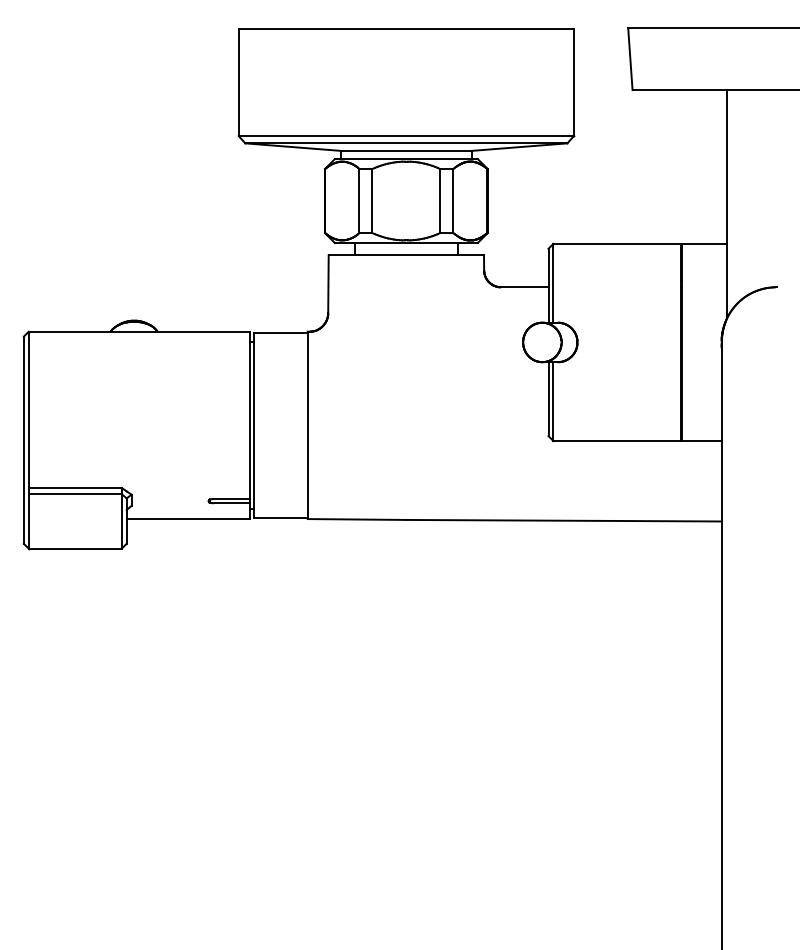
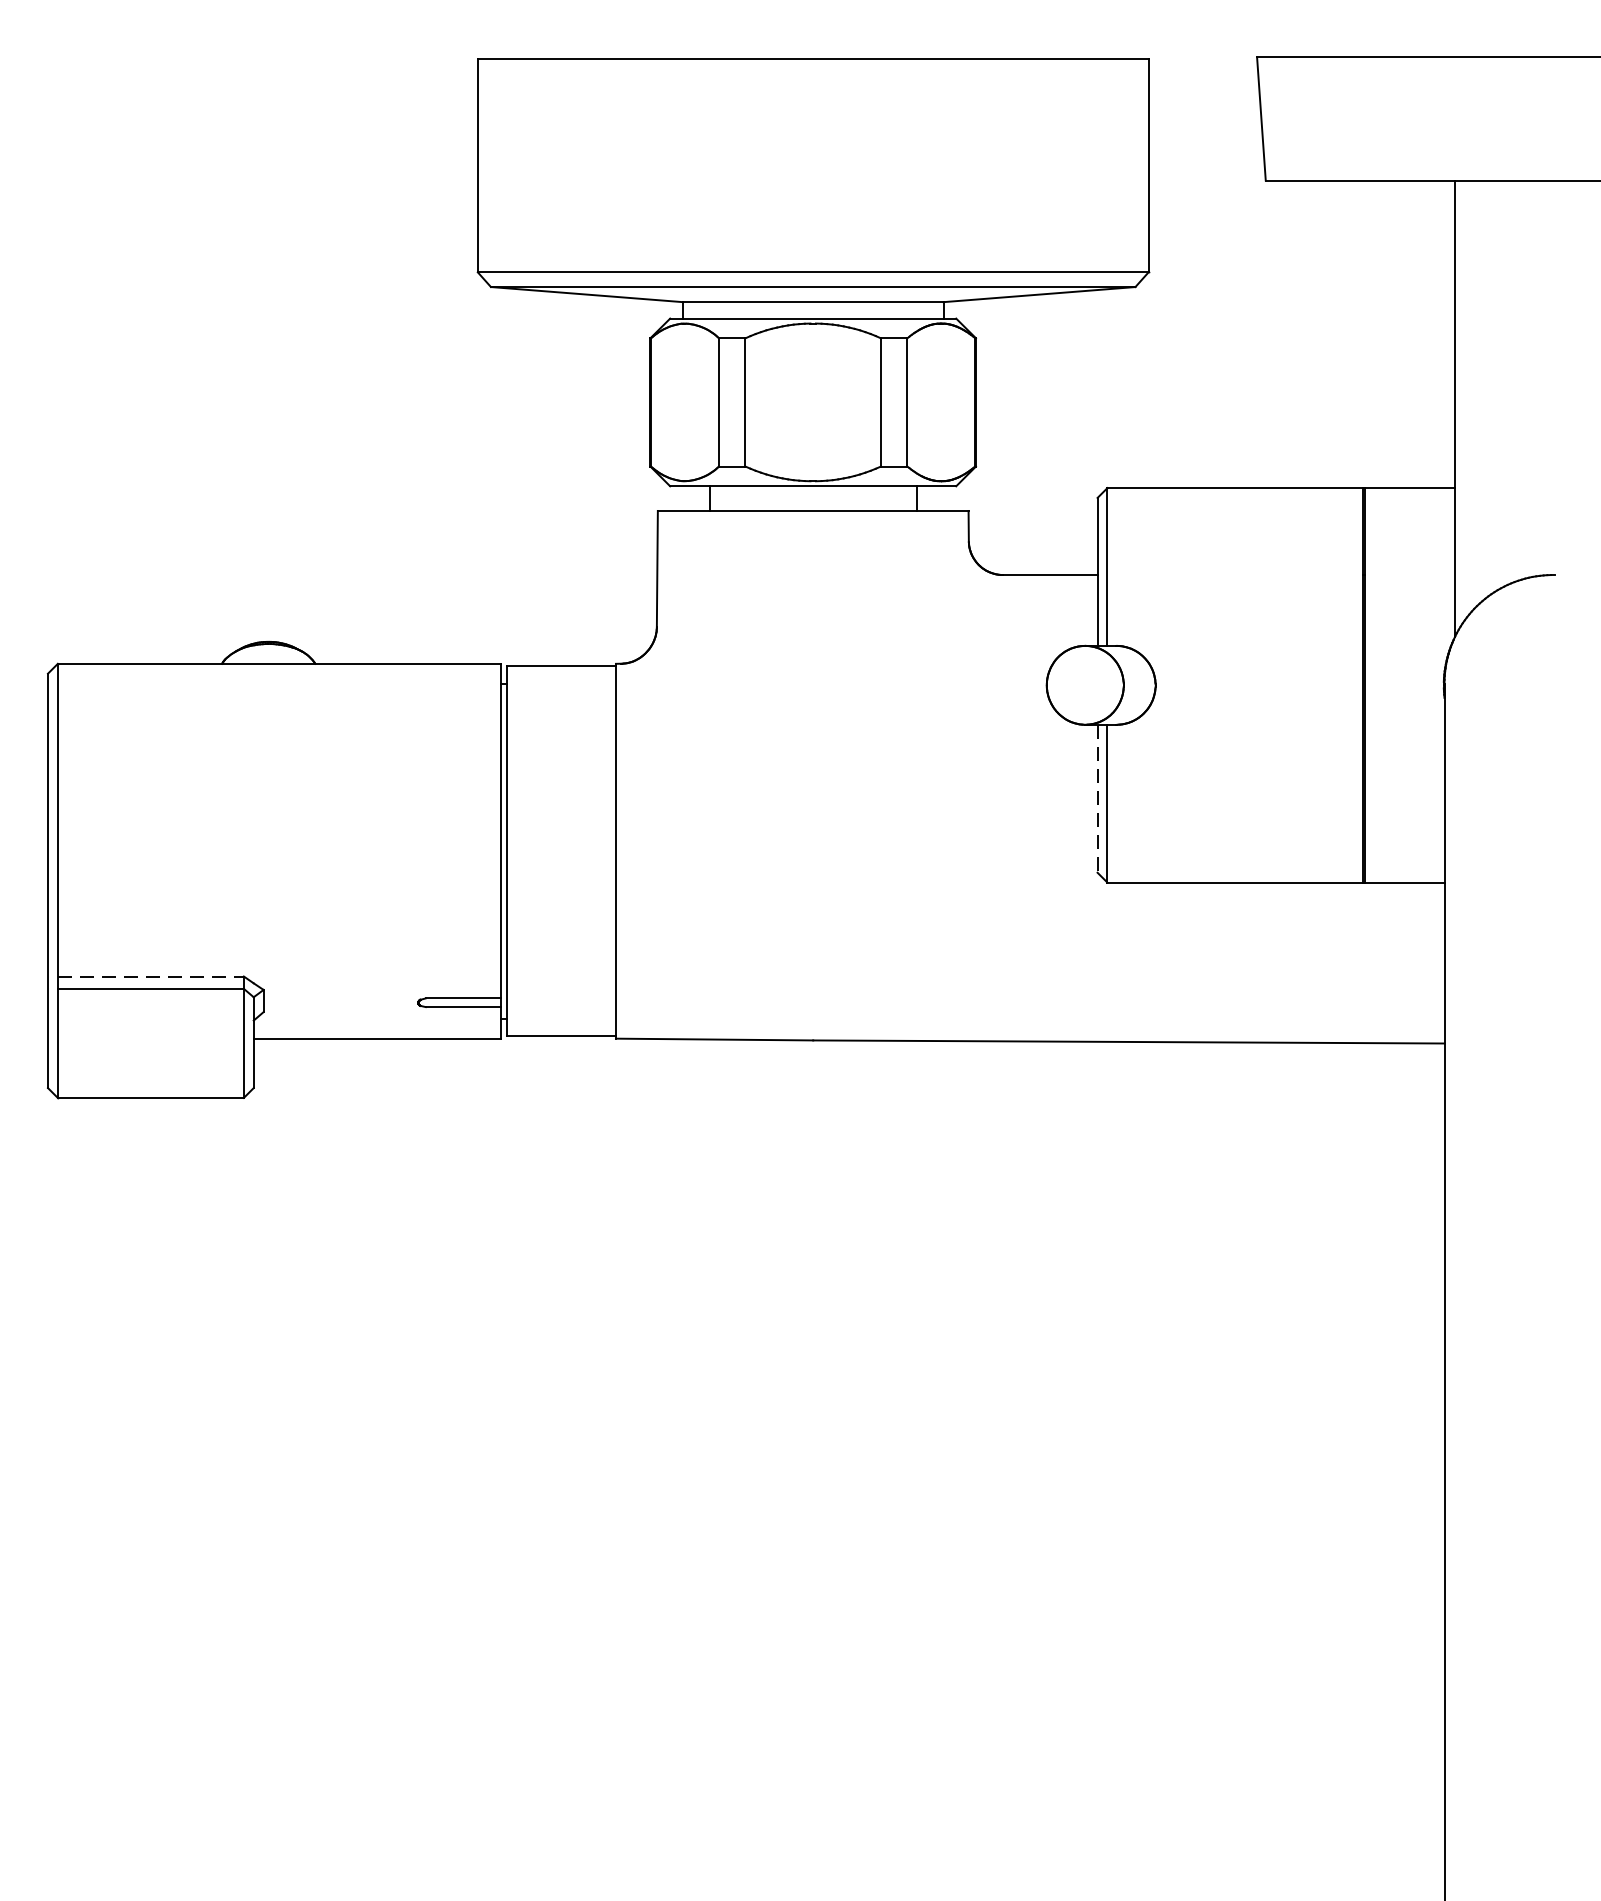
line: (548, 399) -> (1097, 799), solid -> dashed
line: (75, 488) -> (151, 977), solid -> dashed

